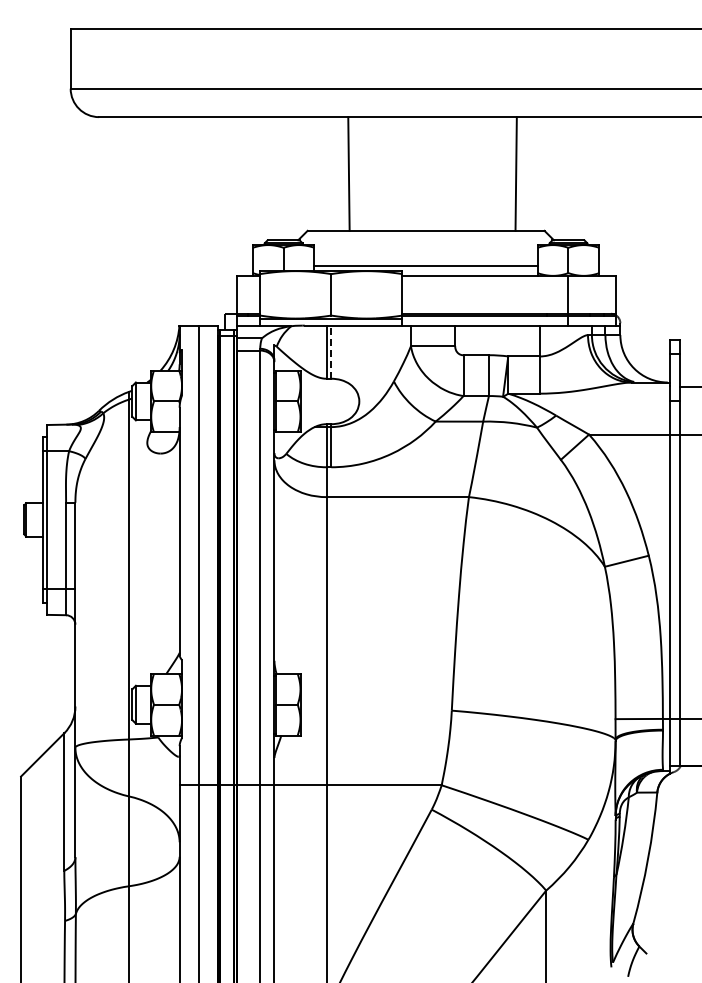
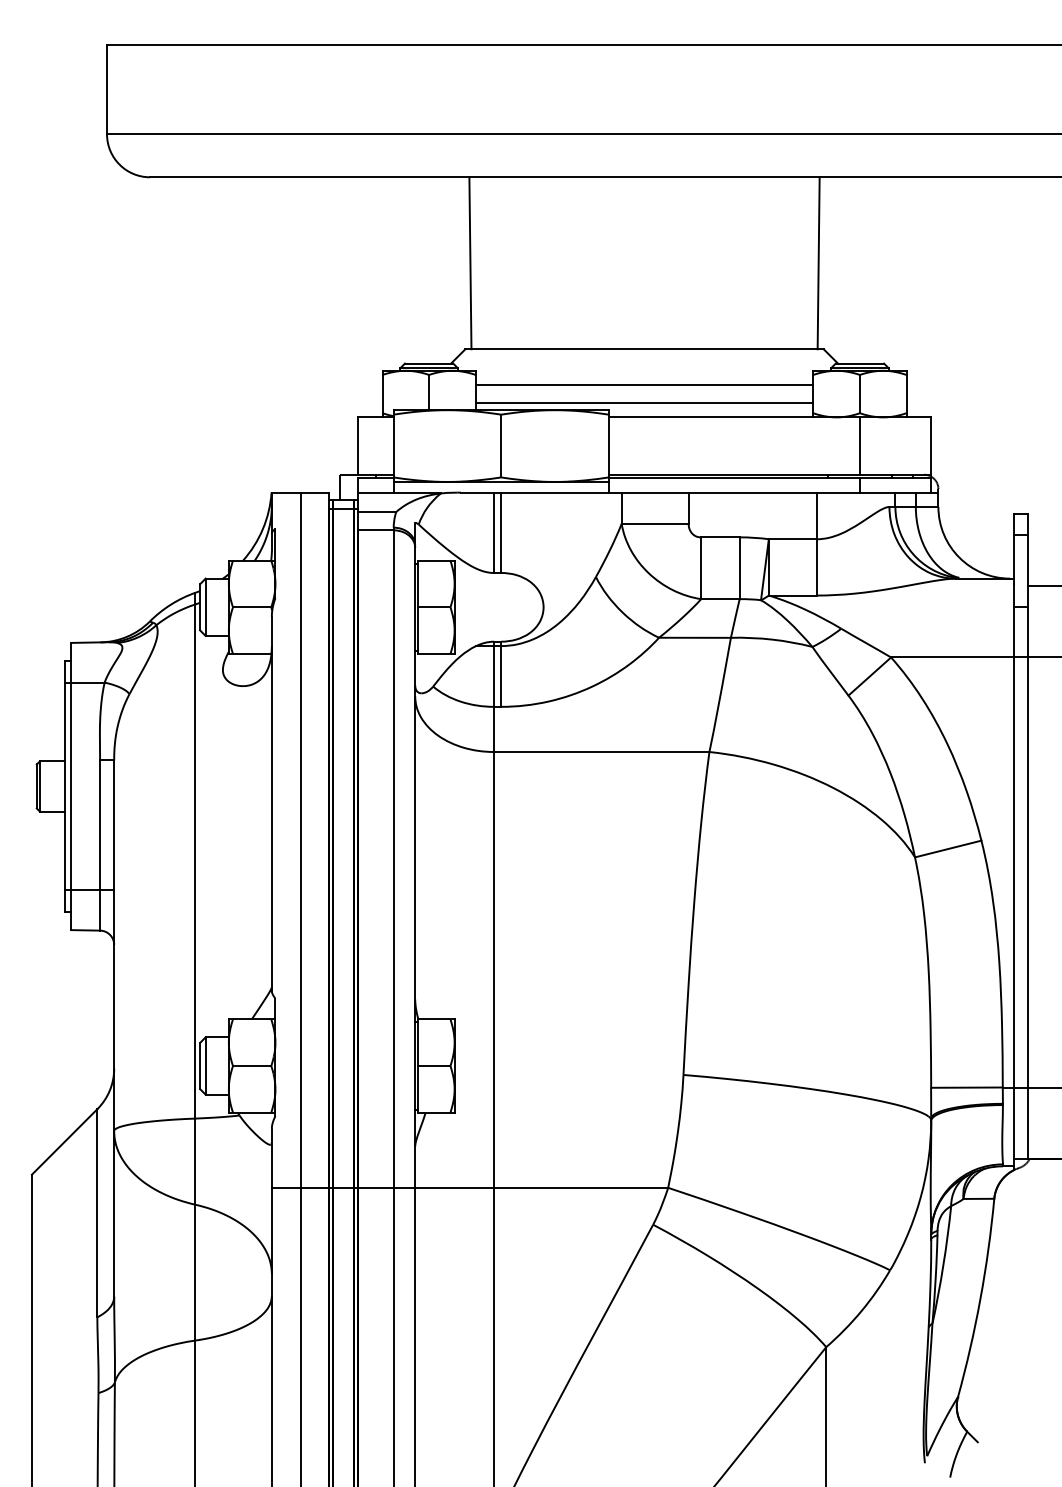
line: (348, 173) -> (469, 262), moved
line: (515, 173) -> (817, 262), moved
line: (425, 254) -> (643, 385), added
line: (331, 352) -> (501, 533), dashed -> solid

